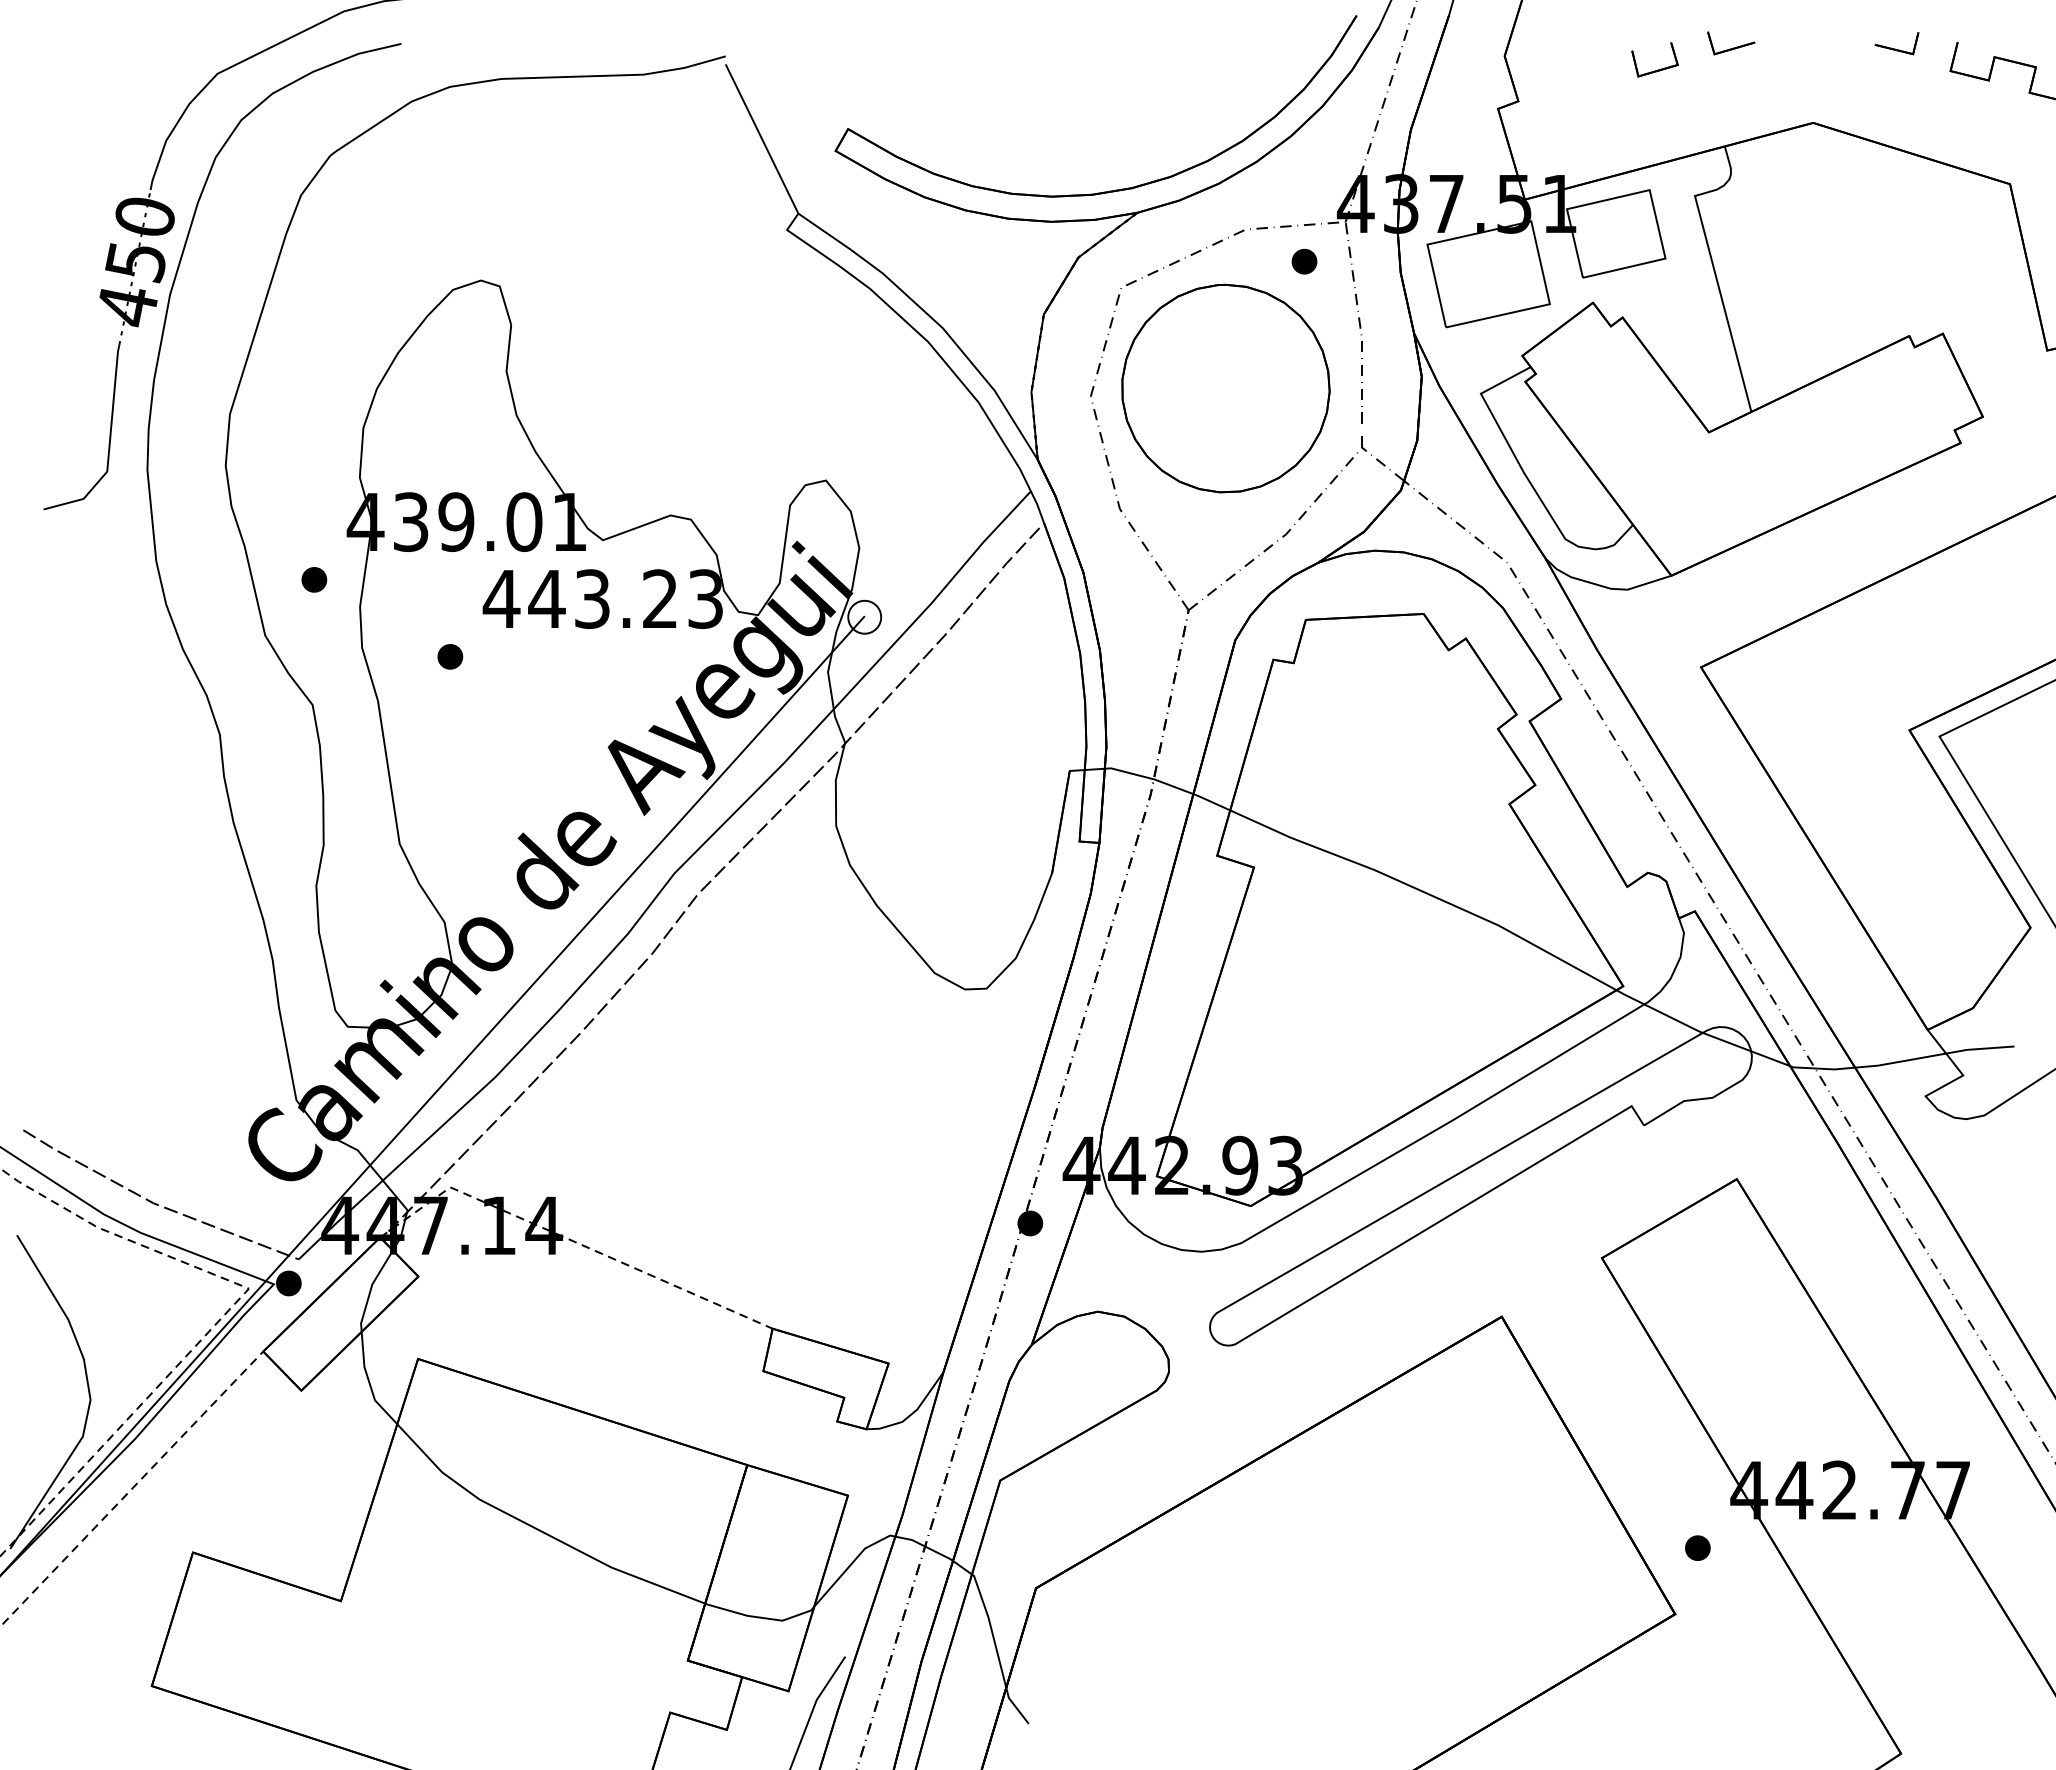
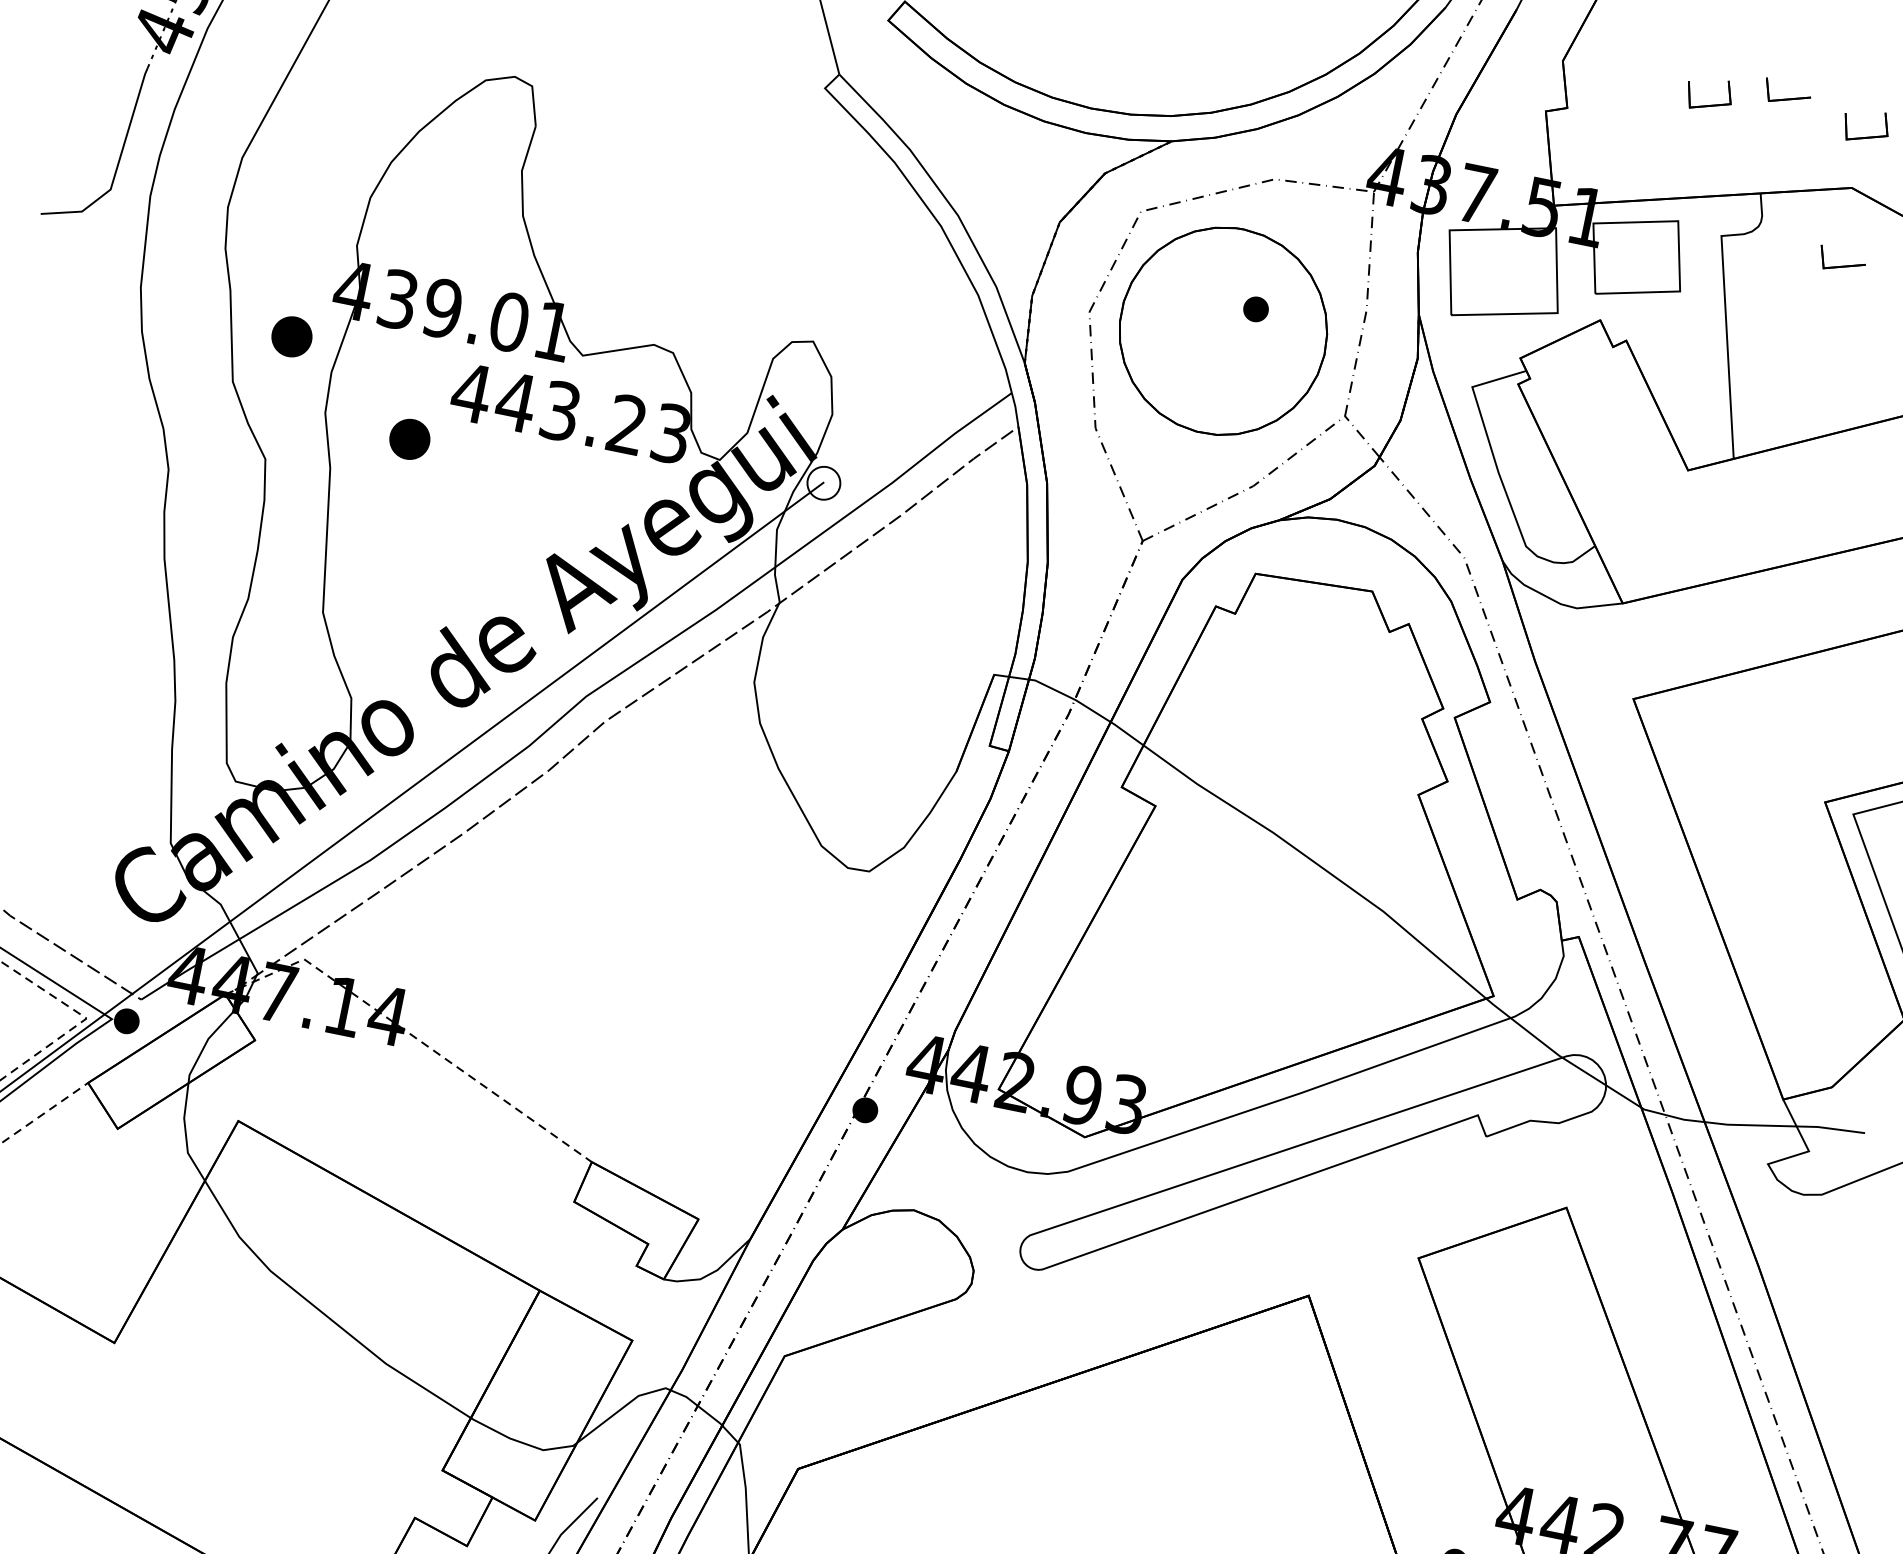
part: (1817, 69) -> (1866, 136), added
part: (1818, 196) -> (1842, 261), added
part: (1304, 261) -> (1256, 309), moved
part: (314, 579) -> (292, 336), size x1.6
part: (450, 656) -> (410, 439), size x1.6

